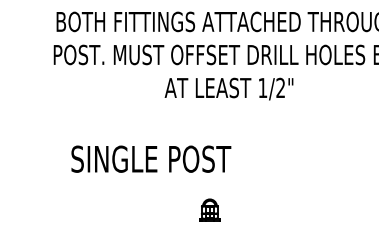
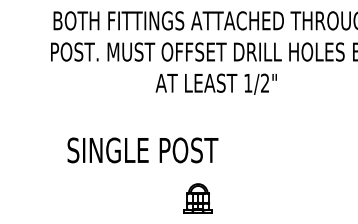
part: (209, 209) -> (197, 197), size x1.43

